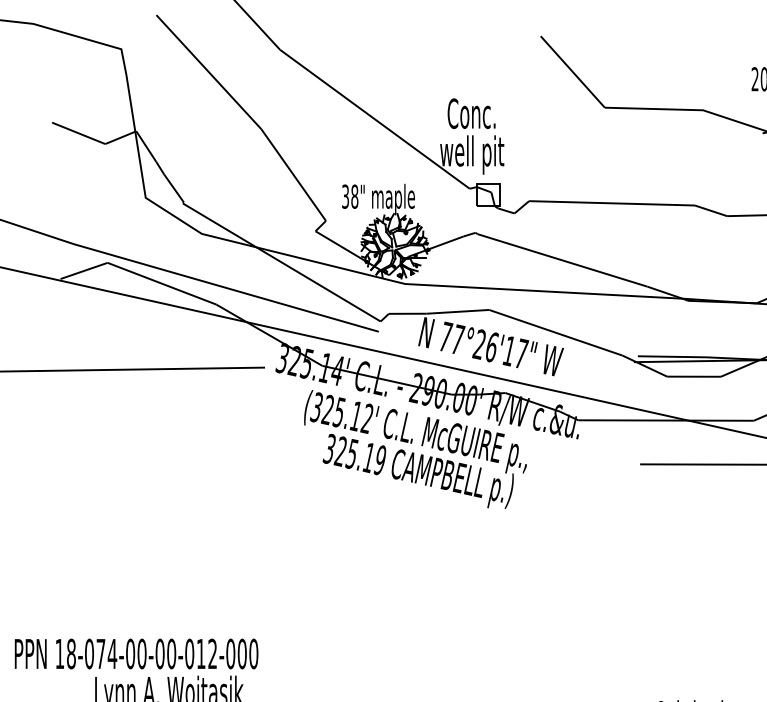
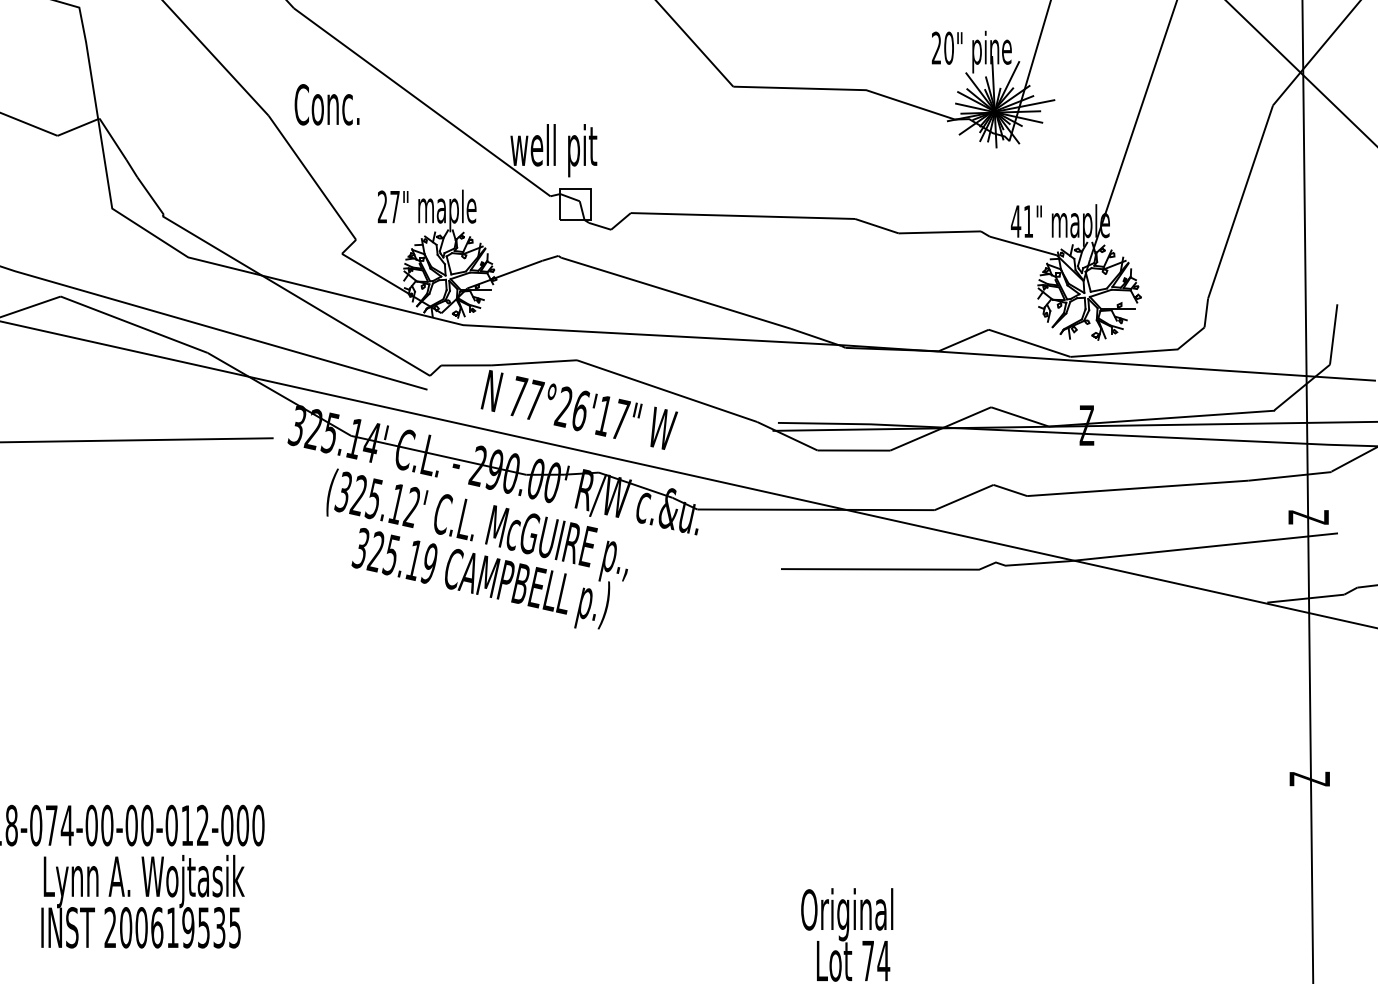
text: (471, 113) -> (326, 104), moved
text: (349, 196) -> (388, 206), 38" -> 27"

